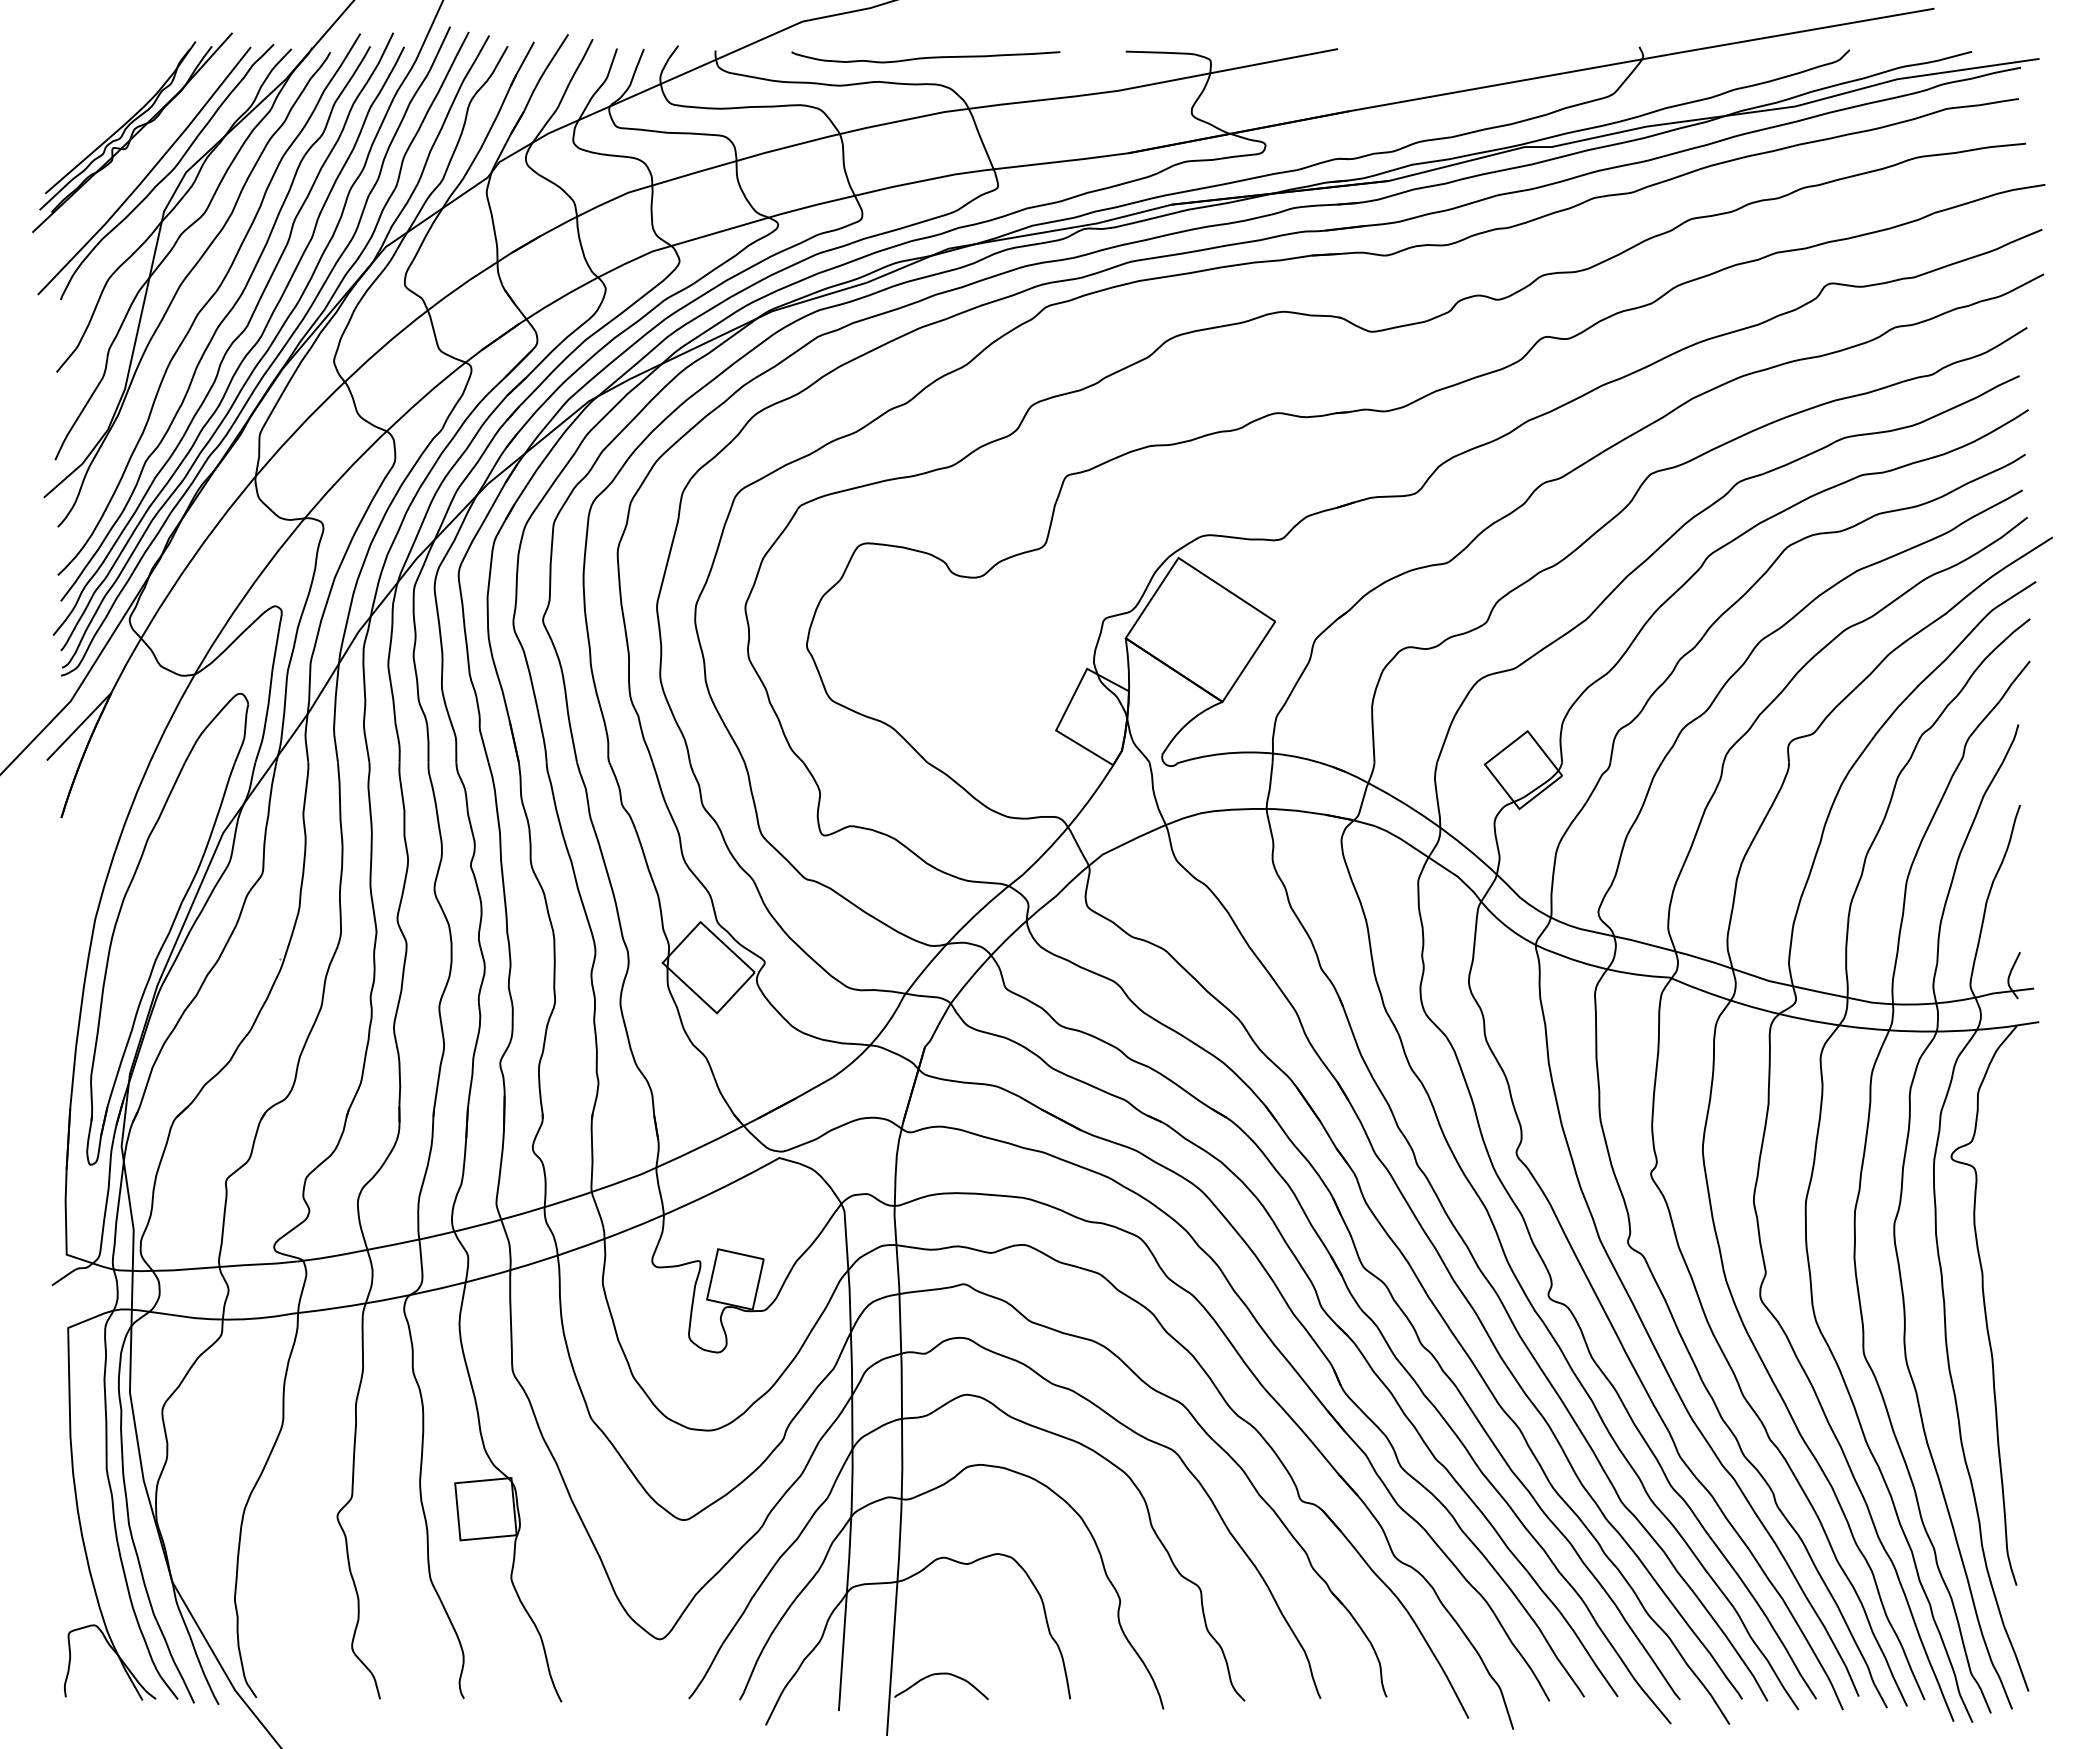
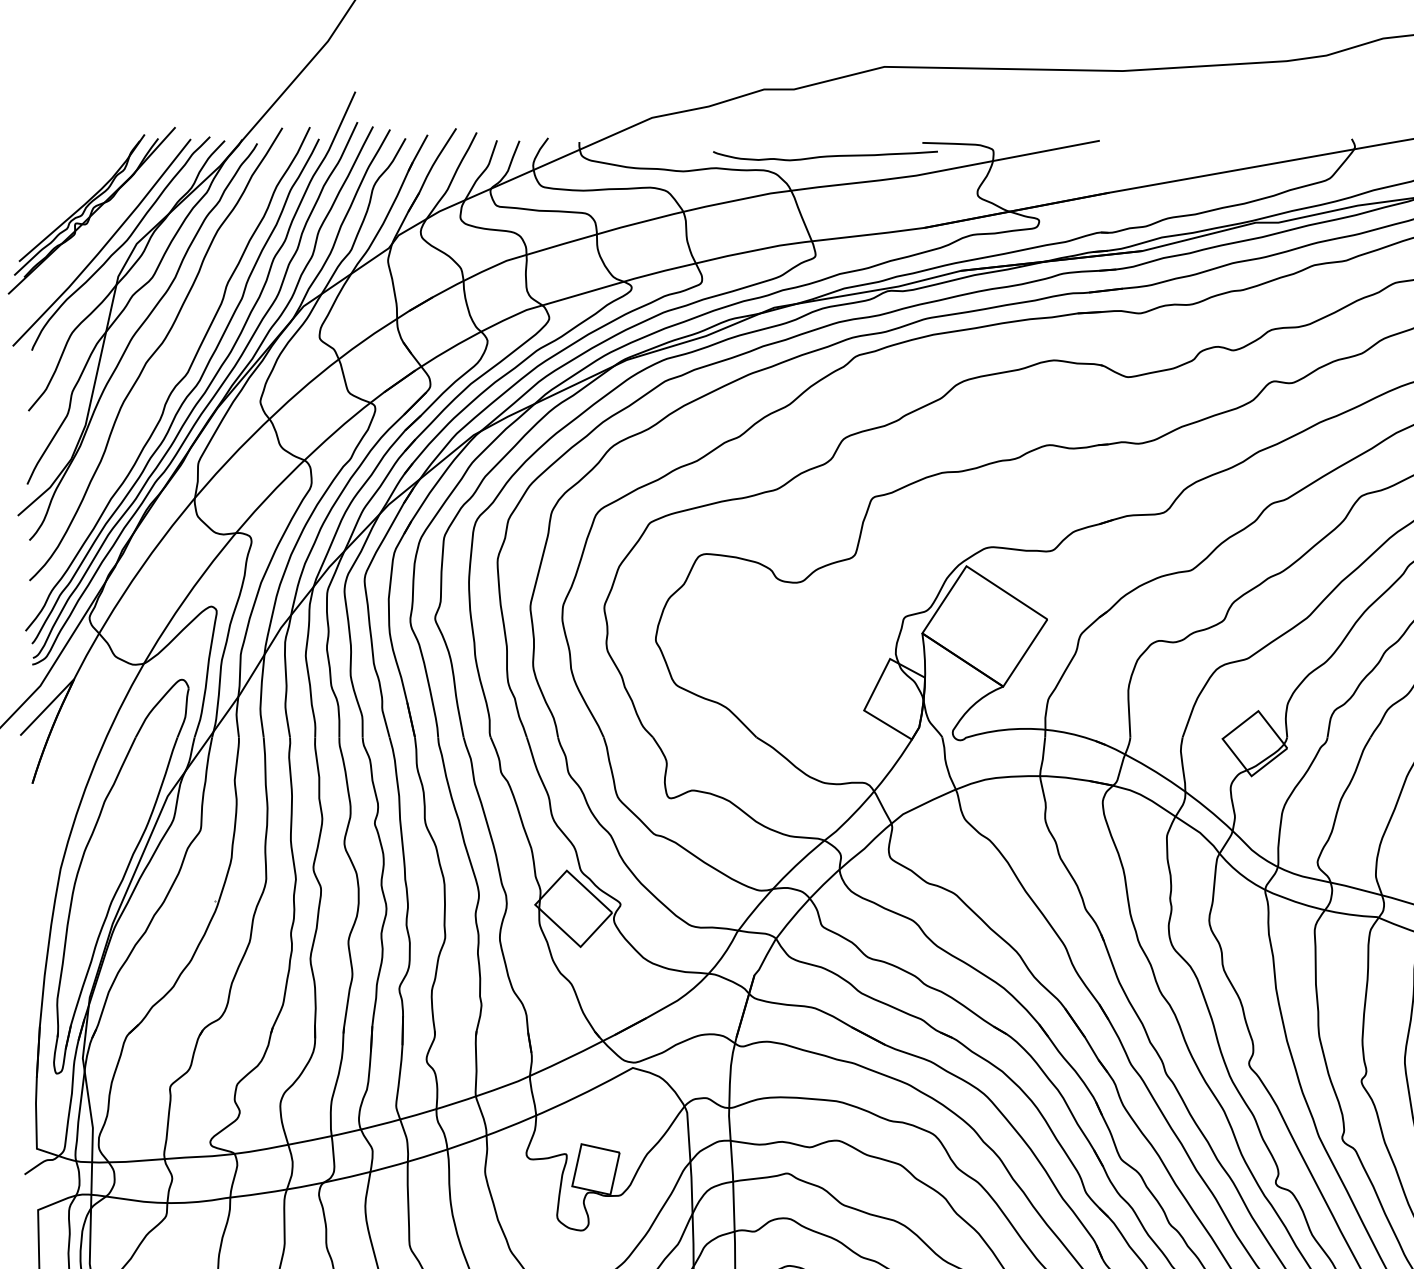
curve: (925, 57) -> (825, 156), moved
curve: (218, 324) -> (163, 371), removed

